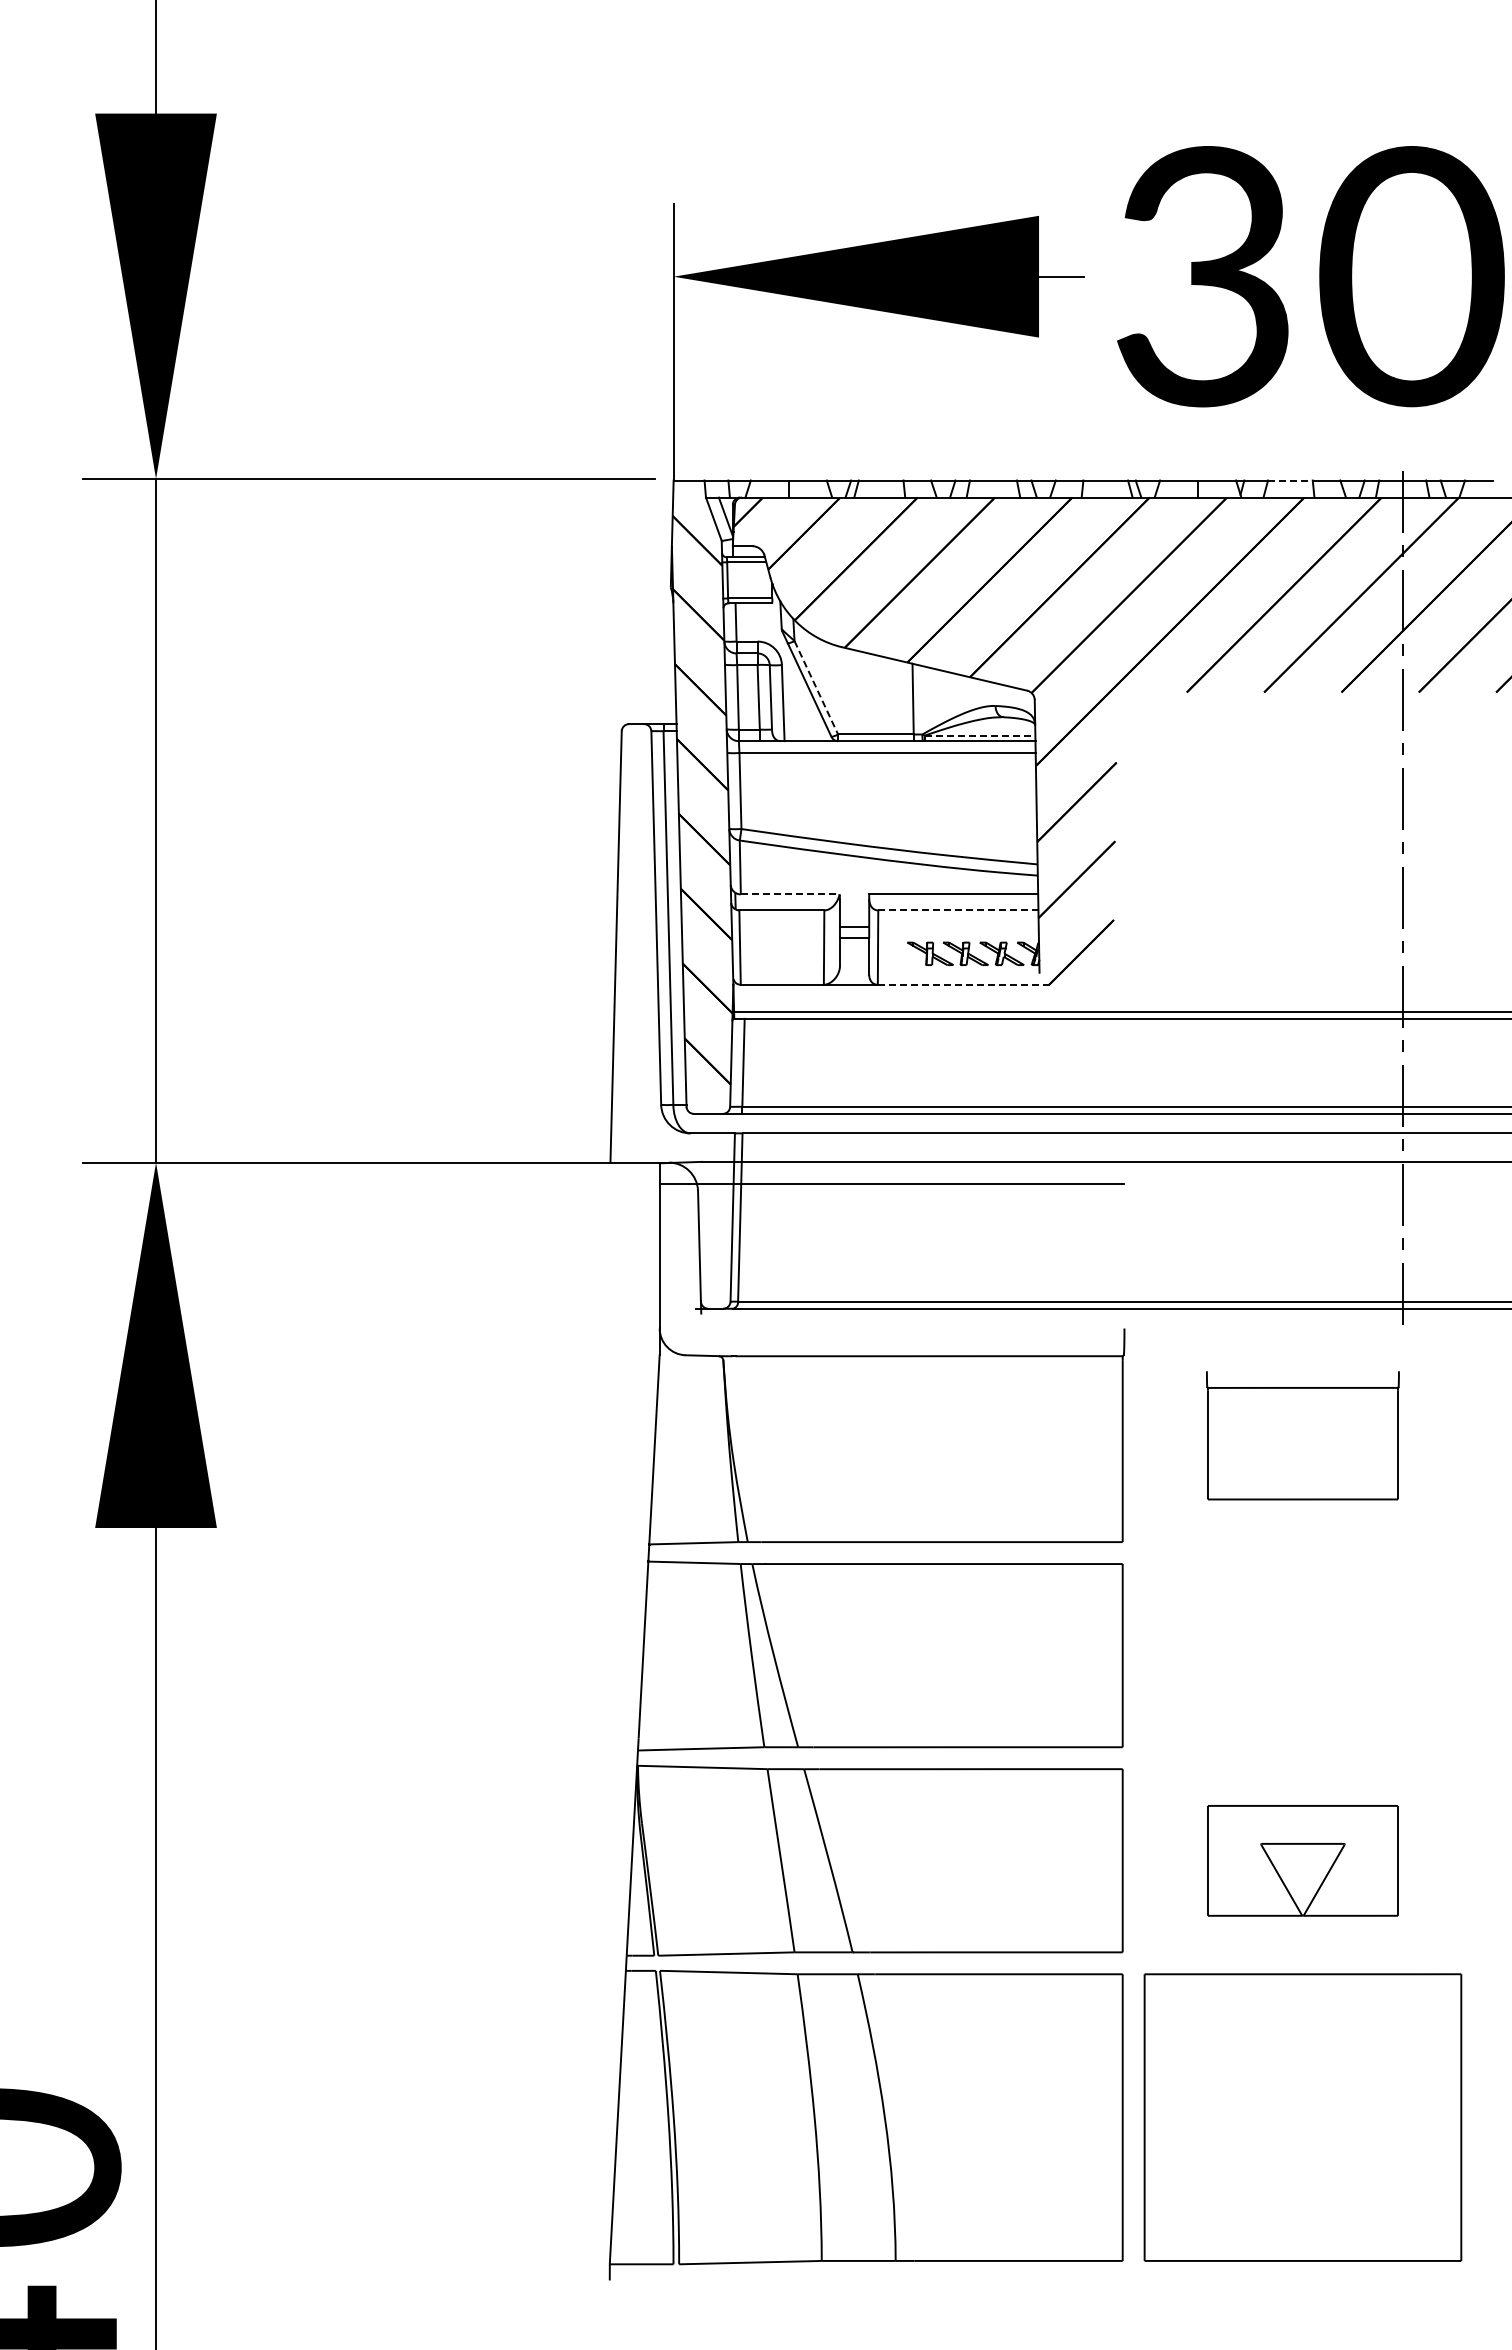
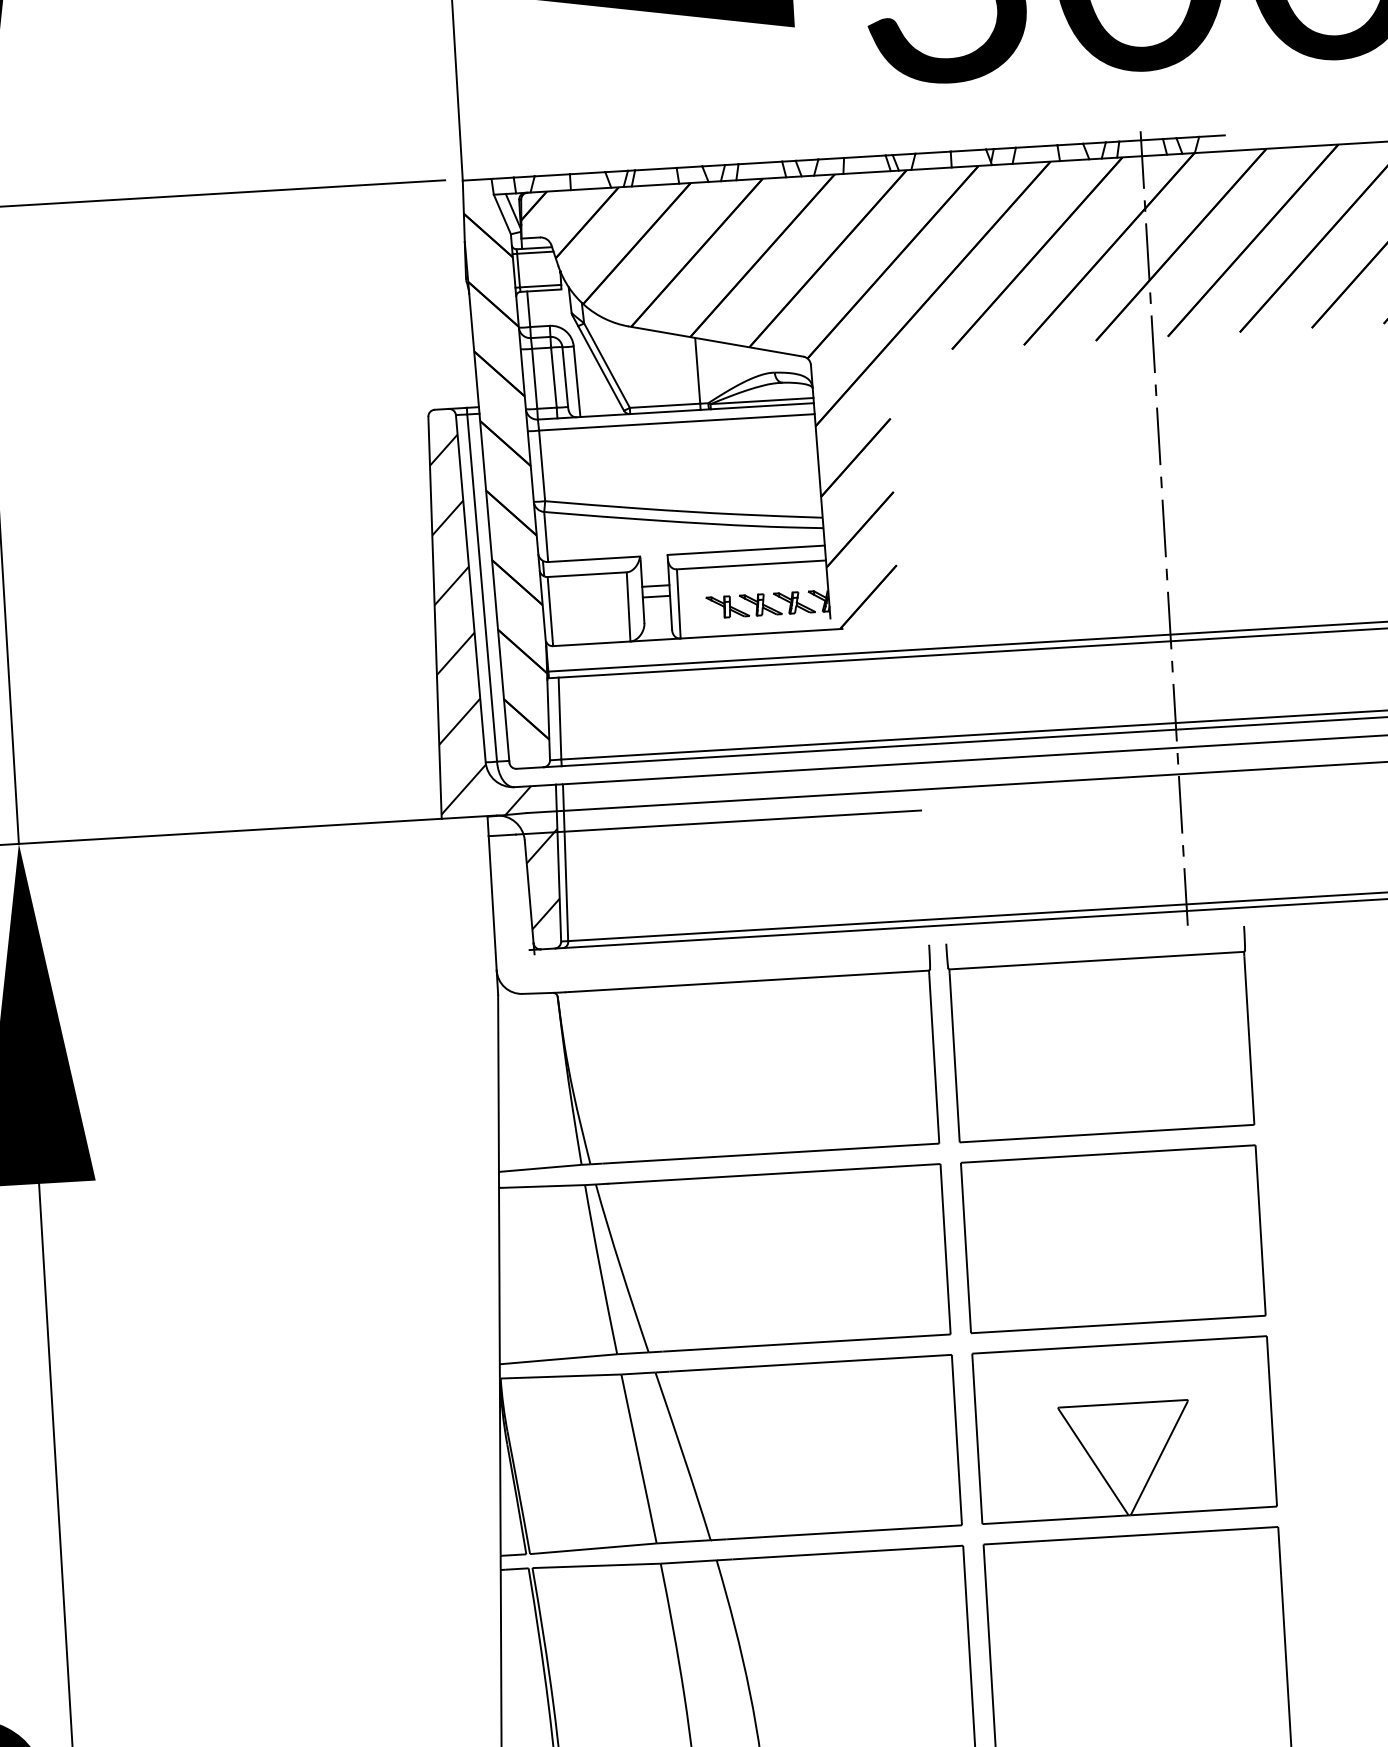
line: (1290, 480) -> (1036, 146), dashed -> solid
line: (816, 687) -> (607, 365), dashed -> solid
line: (980, 735) -> (762, 400), dashed -> solid
line: (790, 894) -> (594, 559), dashed -> solid
line: (958, 910) -> (751, 564), dashed -> solid
line: (964, 984) -> (761, 633), dashed -> solid
hatch: (671, 1019) -> (490, 682), added
part: (1302, 1435) -> (1100, 1034), size x1.67
part: (1302, 1655) -> (1112, 1239), added
part: (1302, 1860) -> (1124, 1429), size x1.67

